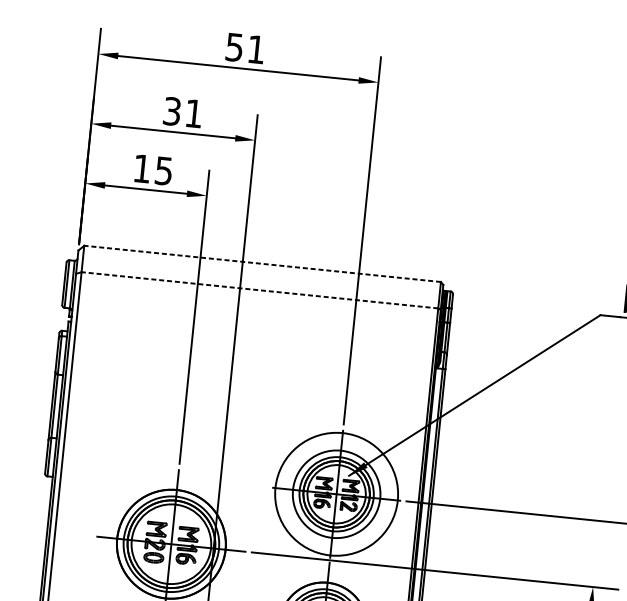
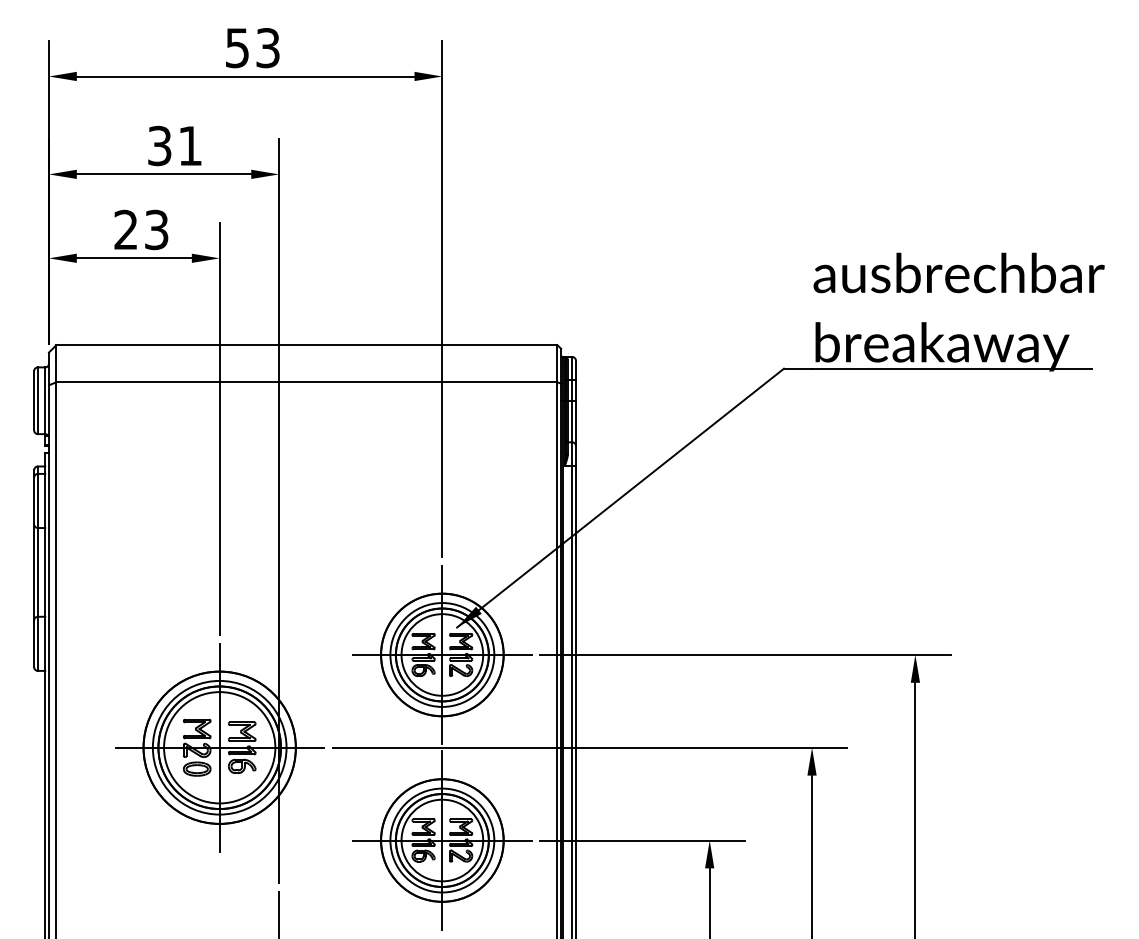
text: (255, 49) -> (267, 48), 51 -> 53
text: (153, 169) -> (141, 229), 15 -> 23
line: (262, 264) -> (306, 345), dashed -> solid
line: (259, 290) -> (306, 382), dashed -> solid
circle: (336, 493) -> (442, 654), size x0.71

